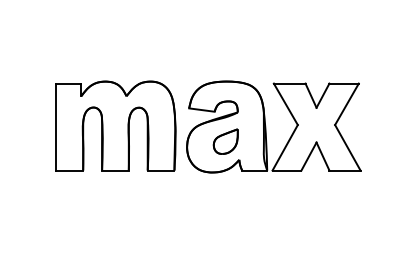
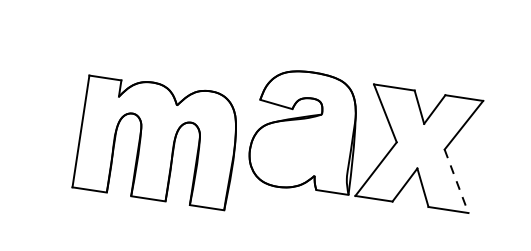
part: (115, 125) -> (157, 140), moved
part: (225, 141) -> (300, 149), removed
line: (348, 148) -> (457, 182), solid -> dashed

